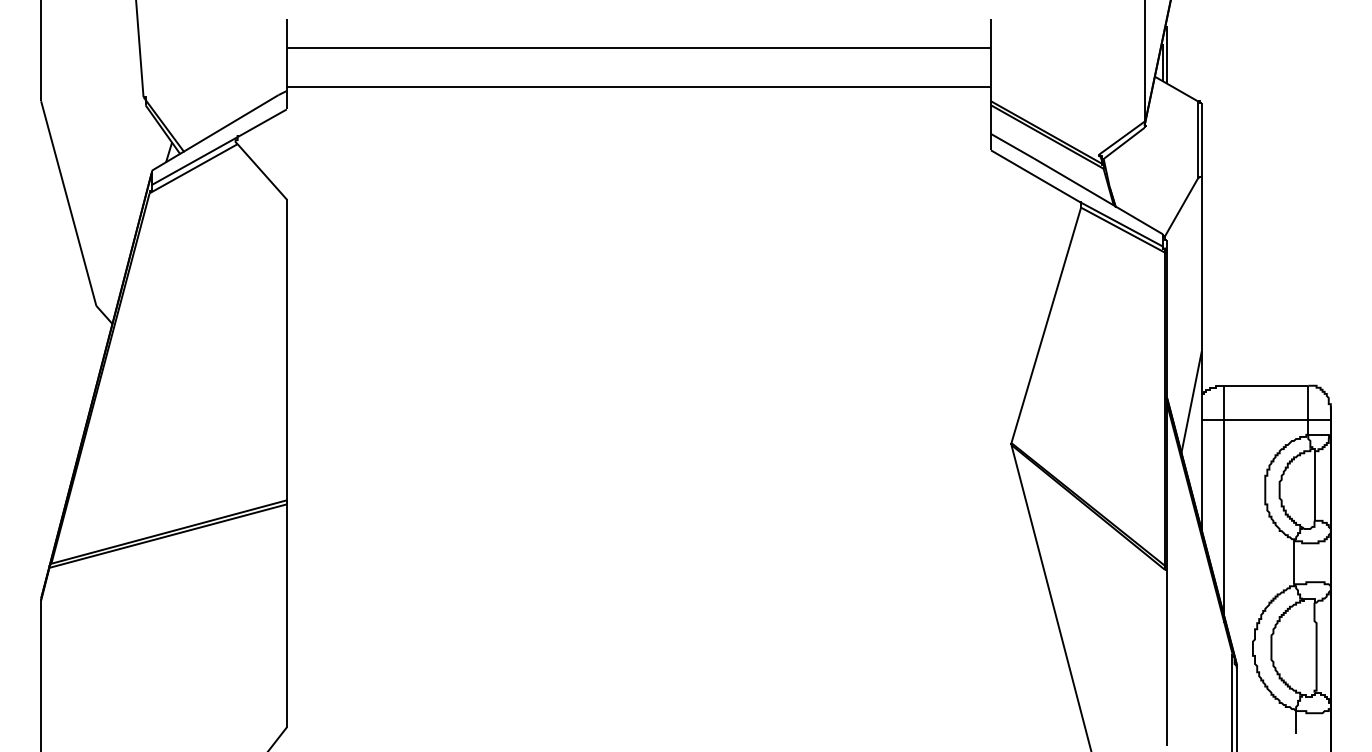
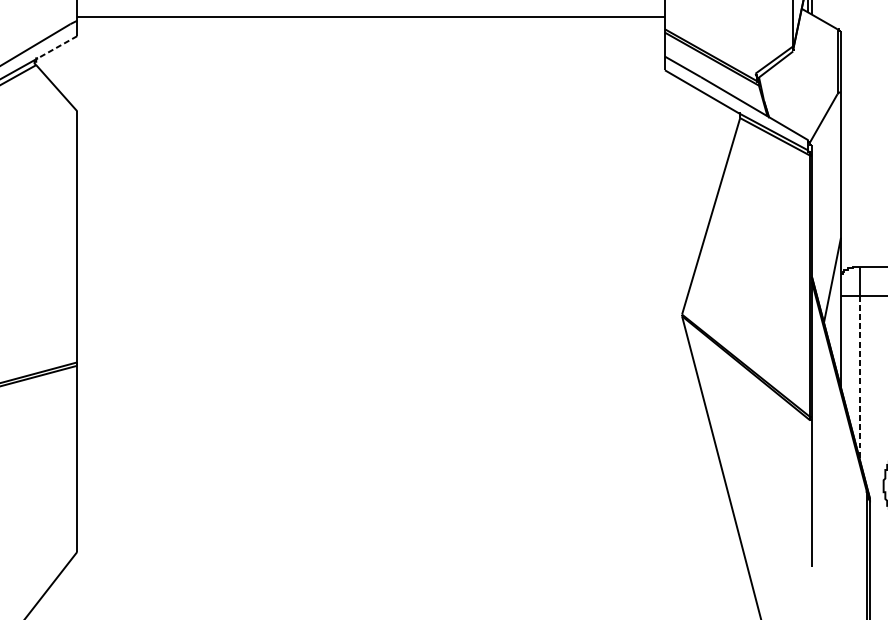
line: (262, 122) -> (56, 47), solid -> dashed
line: (1224, 522) -> (859, 380), solid -> dashed

